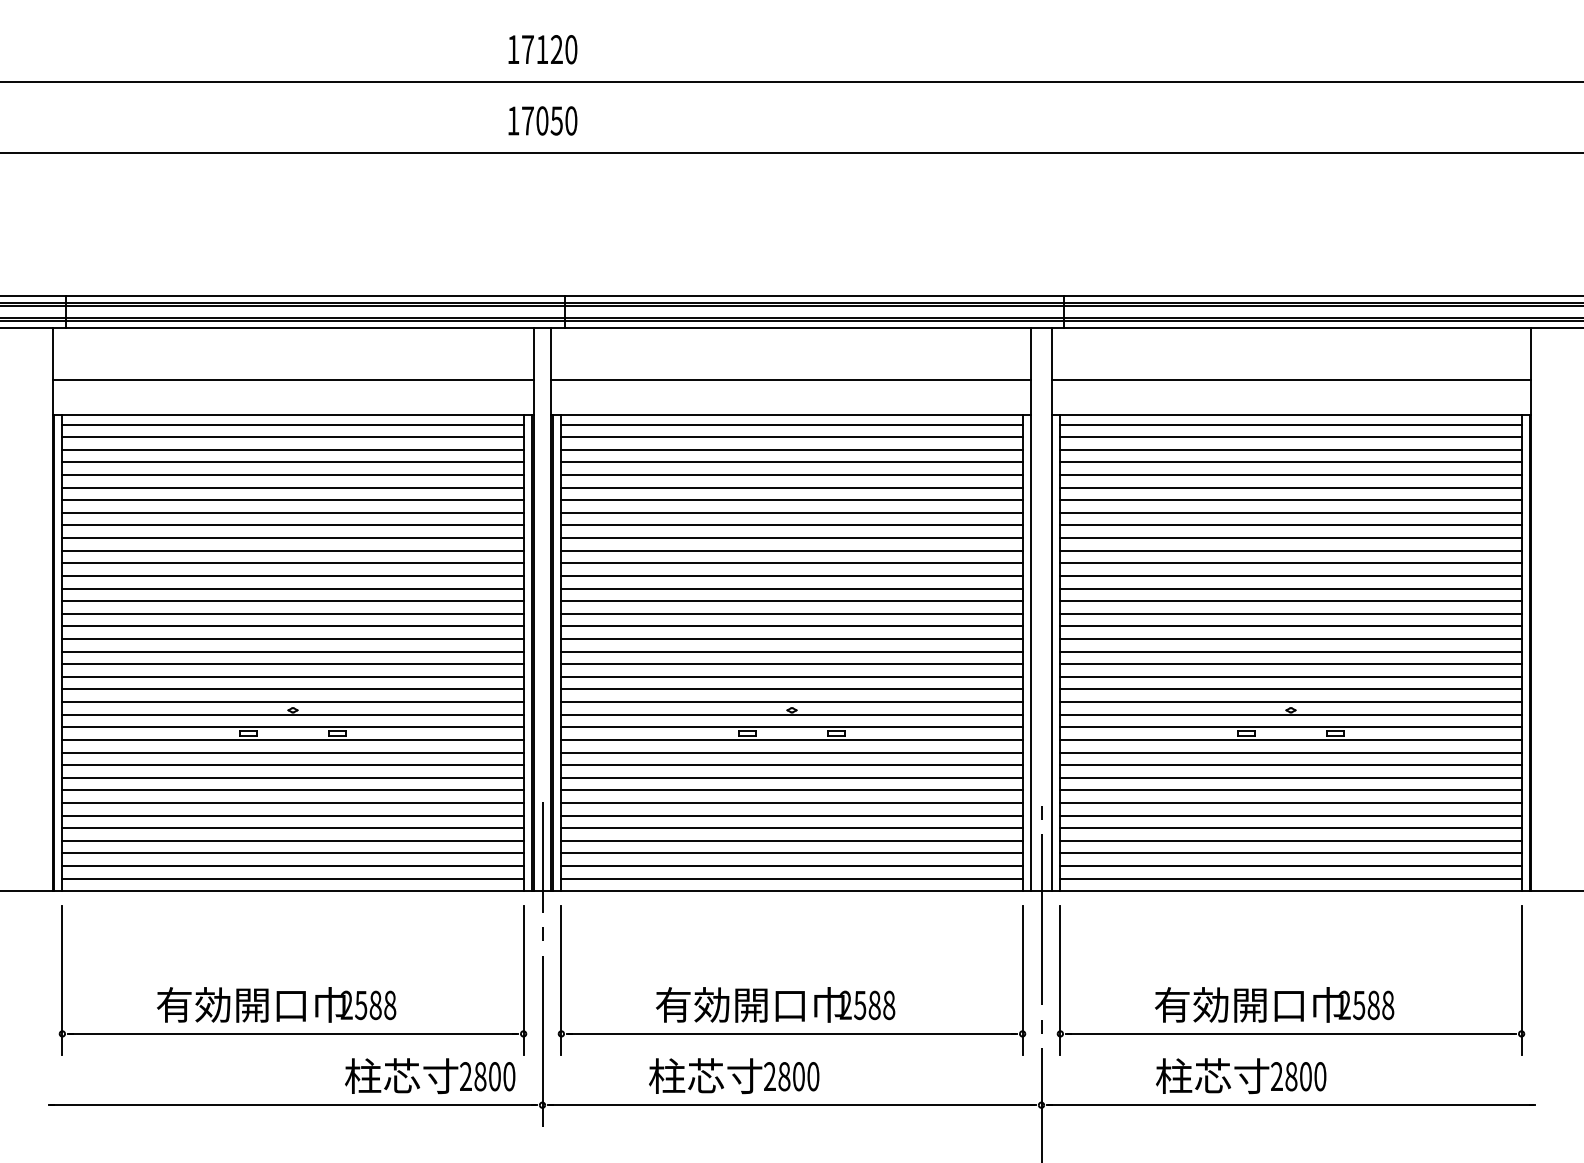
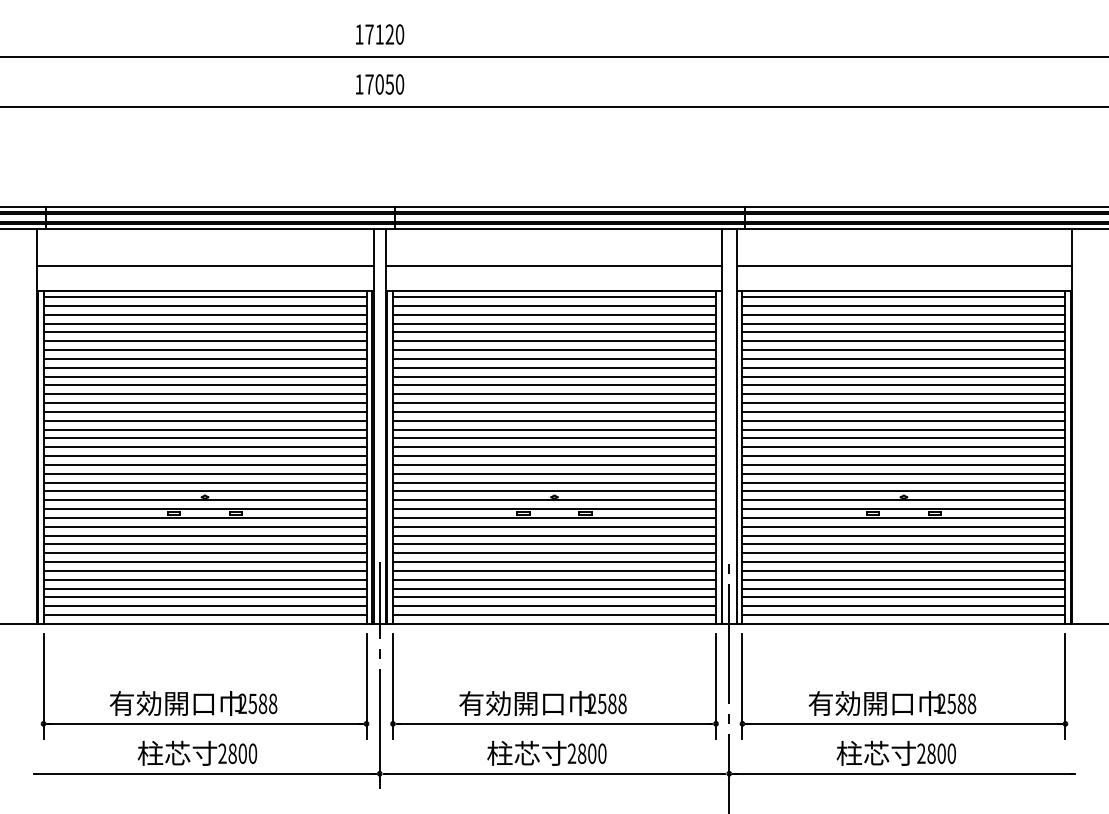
text: (430, 1076) -> (197, 753), moved
text: (734, 1076) -> (547, 753), moved
text: (1241, 1076) -> (896, 753), moved

